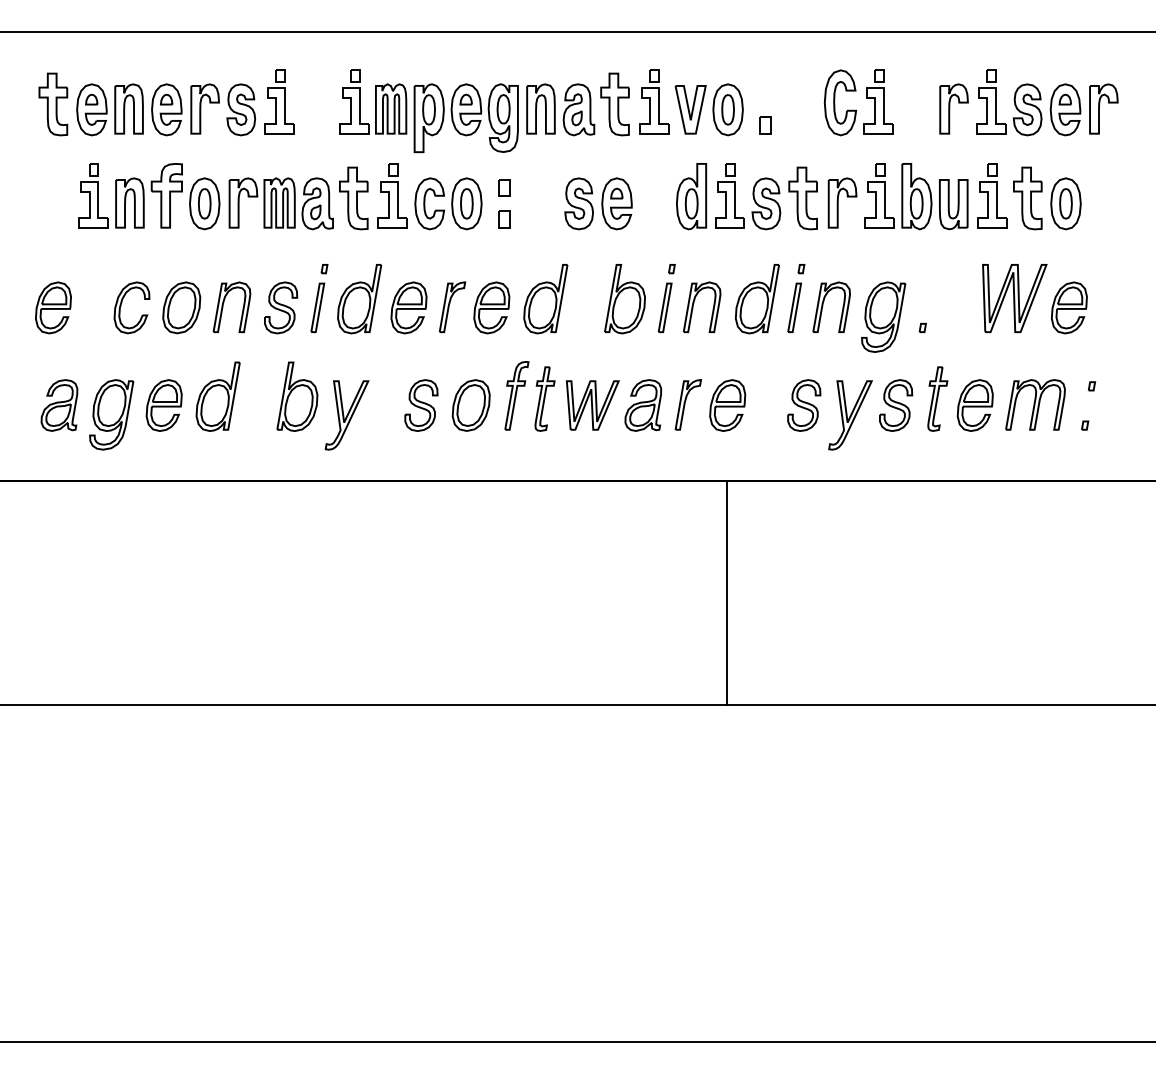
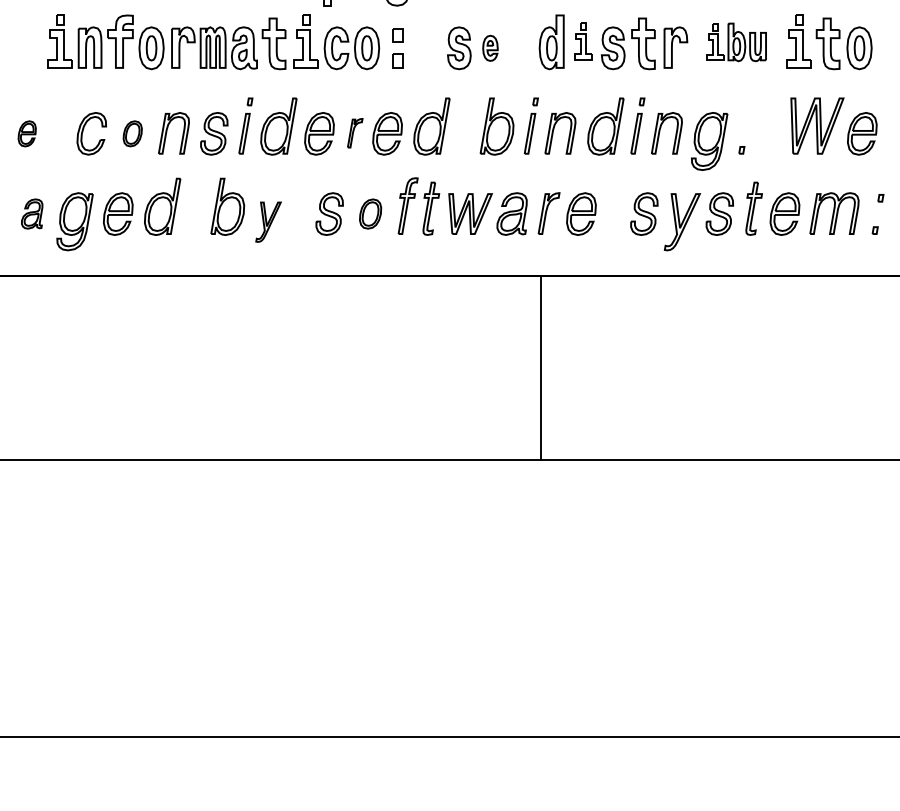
part: (729, 195) -> (582, 41), size x0.7
part: (916, 196) -> (736, 42), size x0.7
part: (616, 203) -> (490, 48), size x0.6
part: (452, 306) -> (355, 132), size x0.7
part: (53, 307) -> (27, 133), size x0.6
part: (181, 307) -> (132, 133), size x0.6
part: (59, 405) -> (32, 214), size x0.7
part: (470, 405) -> (370, 214), size x0.7
part: (346, 415) -> (268, 222), size x0.7
line: (726, 592) -> (541, 367), moved

